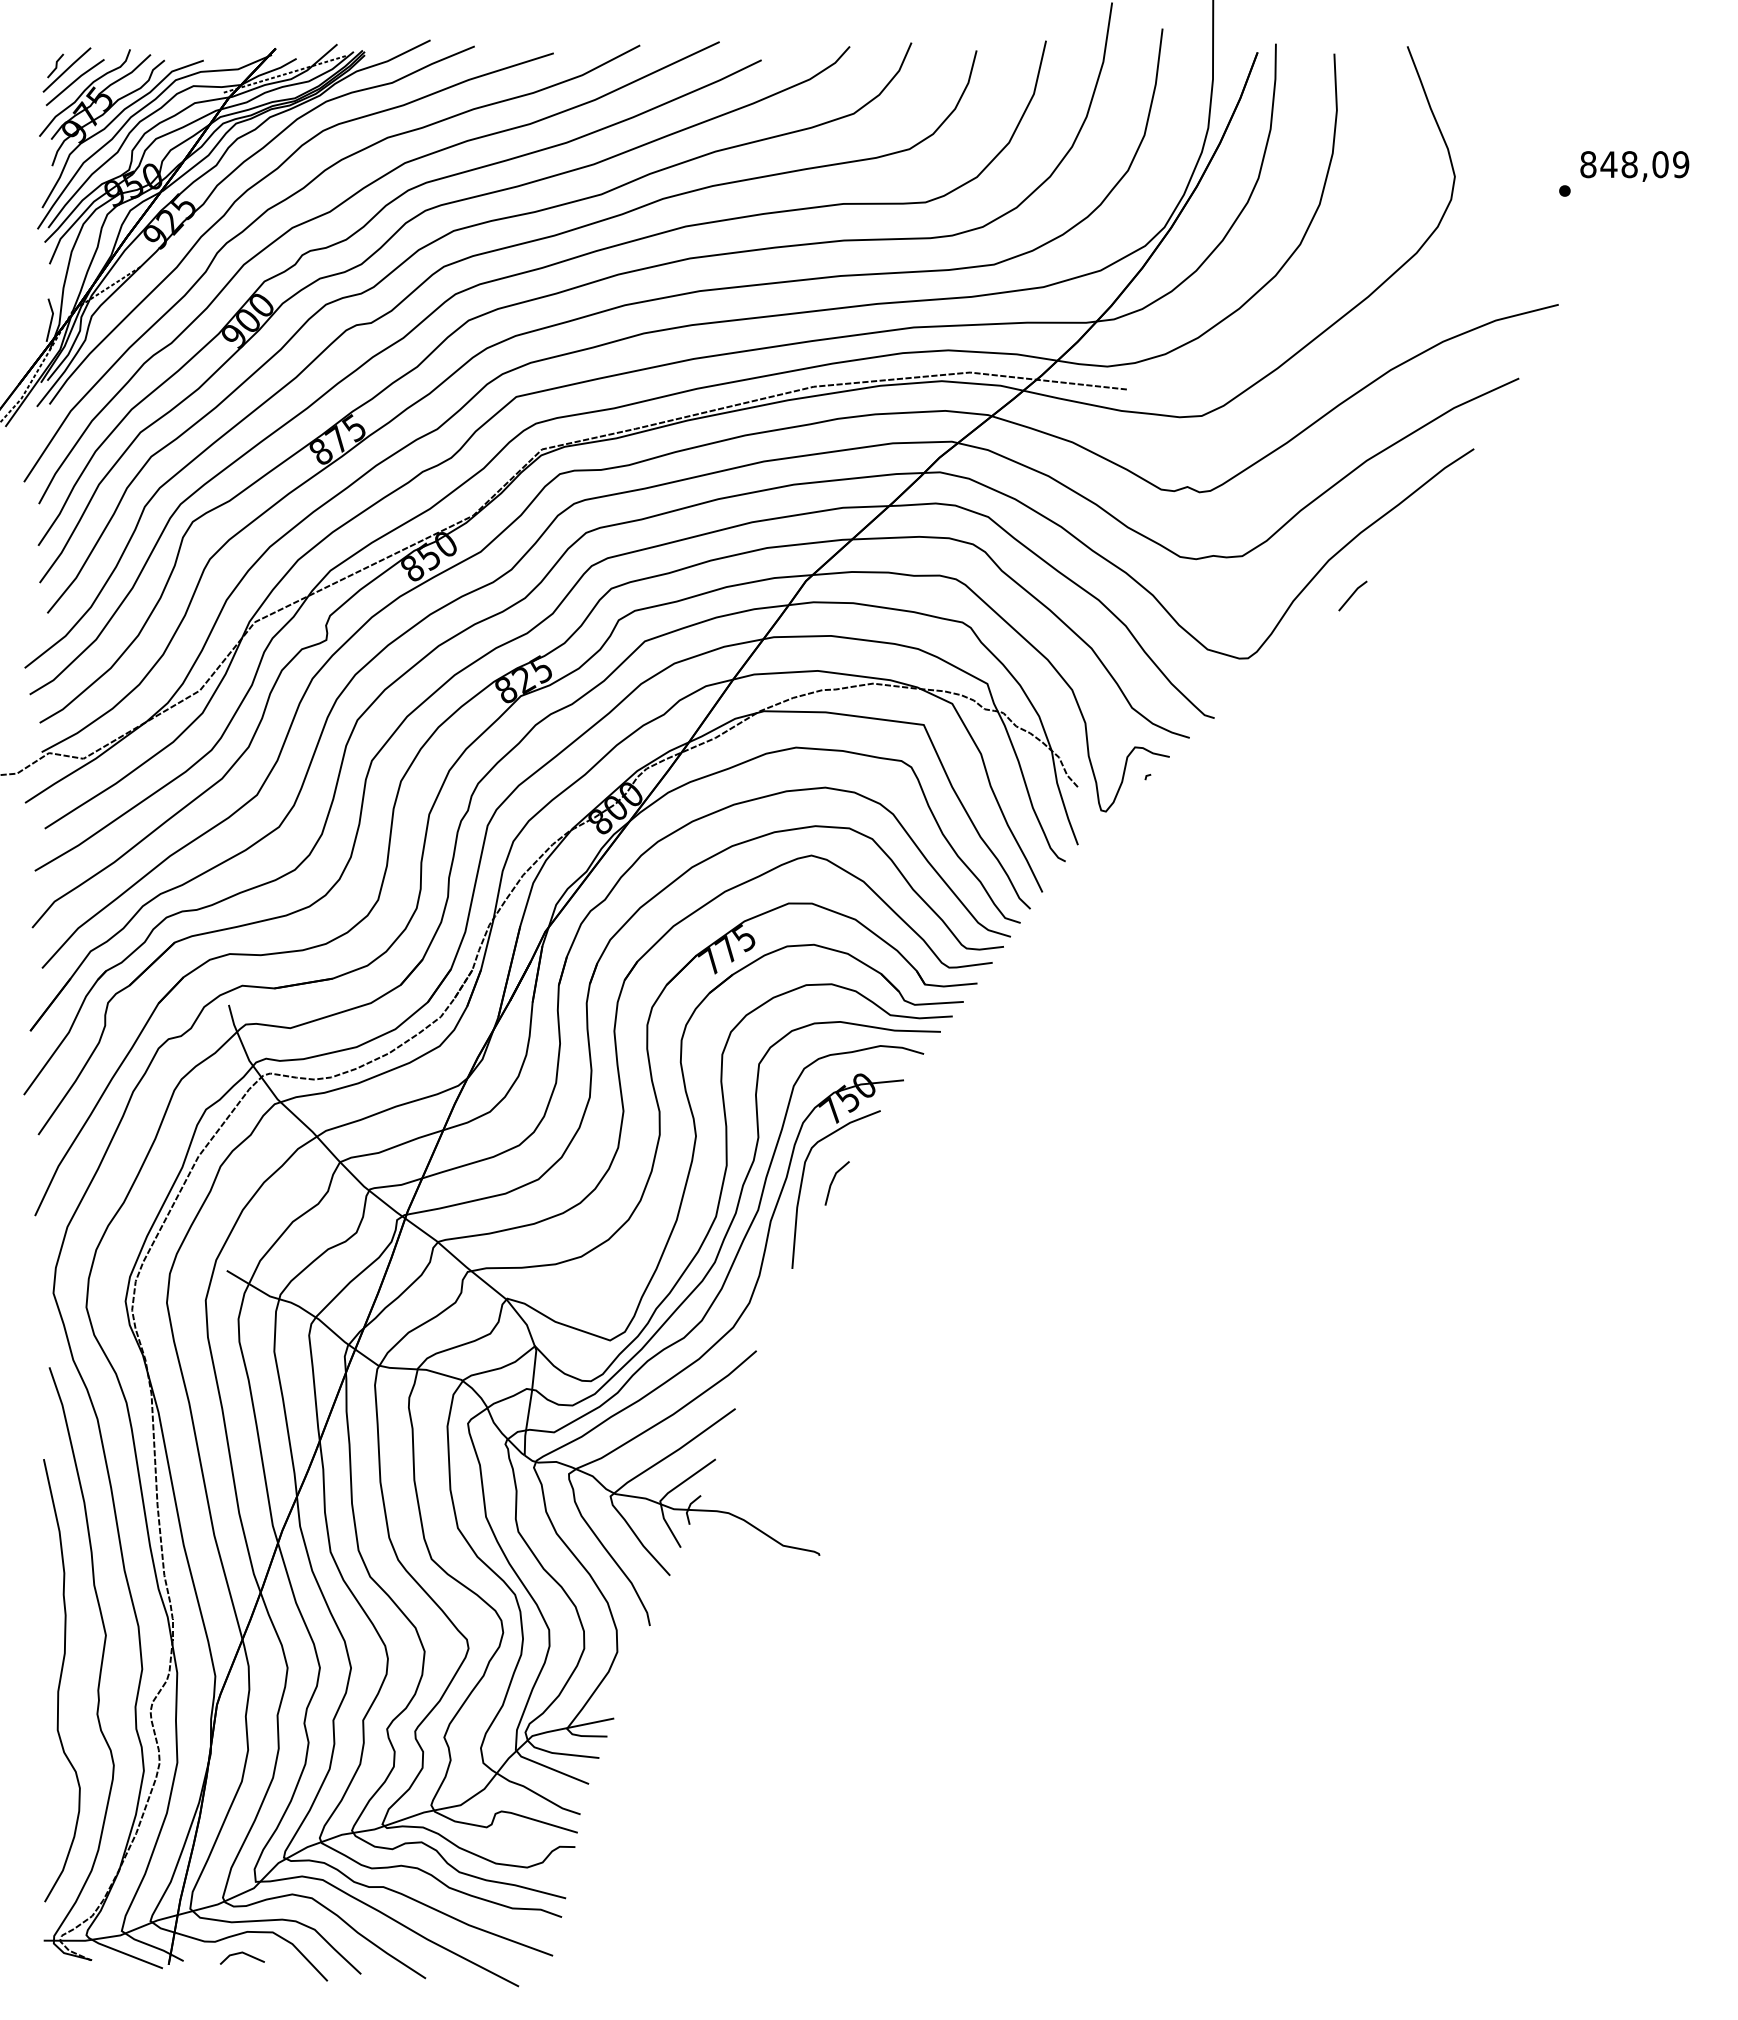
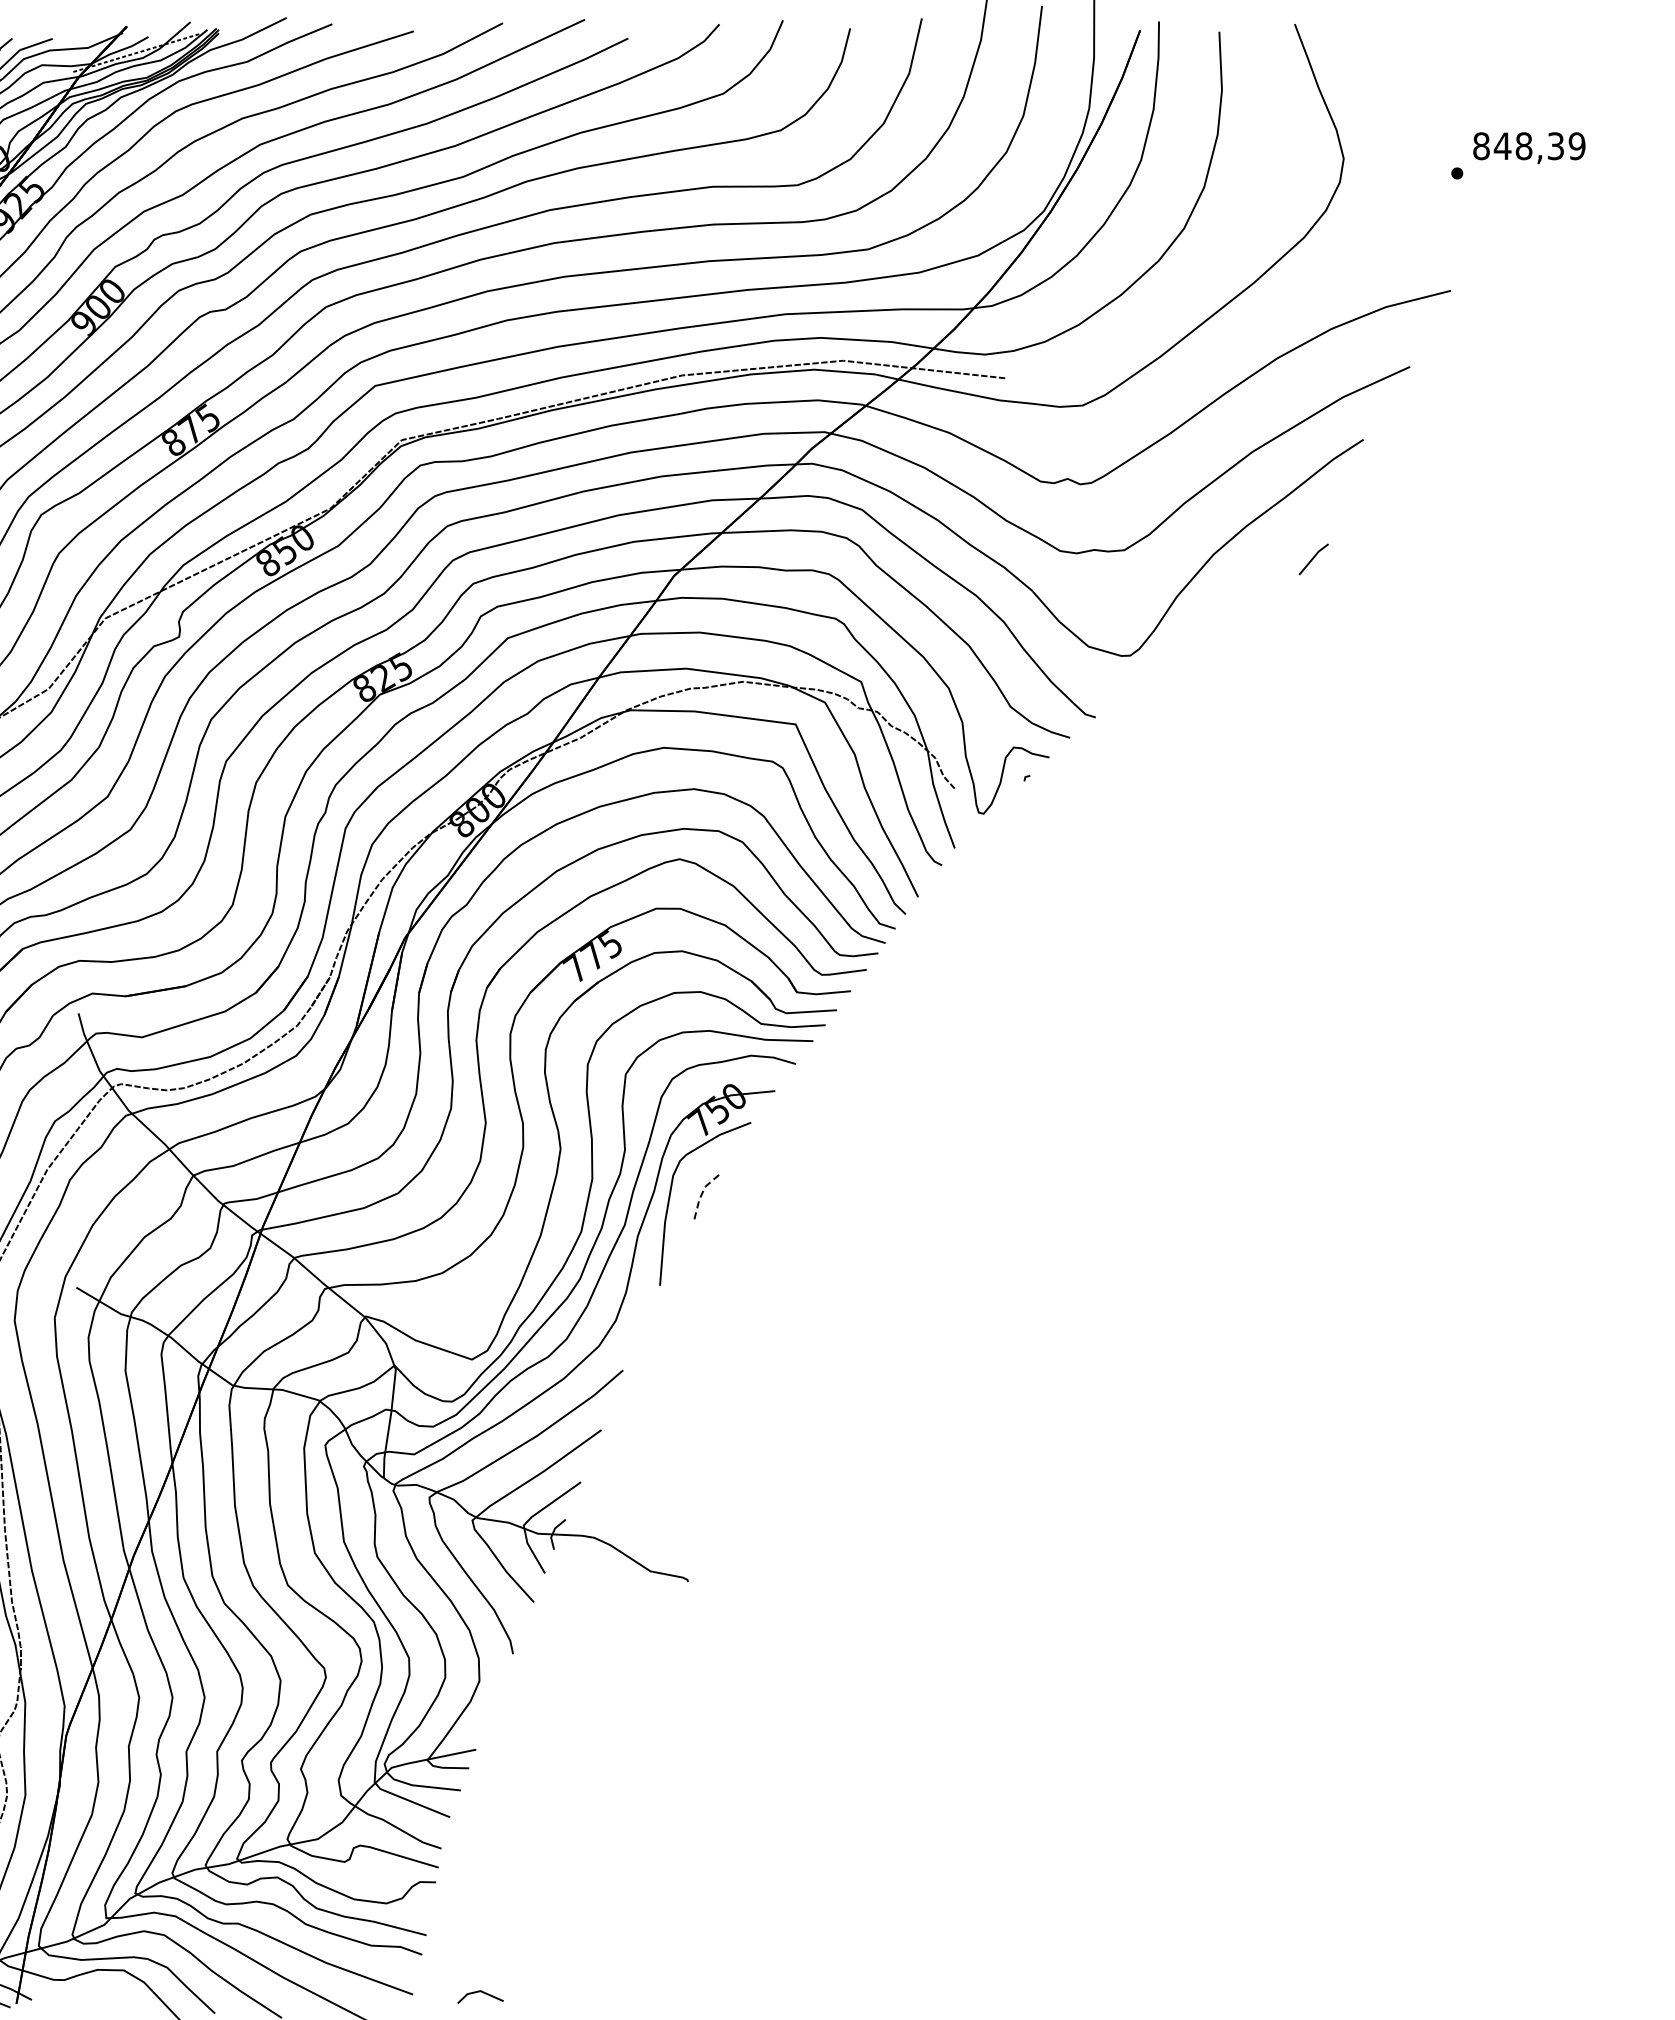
text: (1660, 164) -> (1555, 146), 848,09 -> 848,39
line: (1352, 595) -> (1313, 558), moved
line: (832, 1181) -> (701, 1195), solid -> dashed
line: (239, 1954) -> (477, 1993), moved

